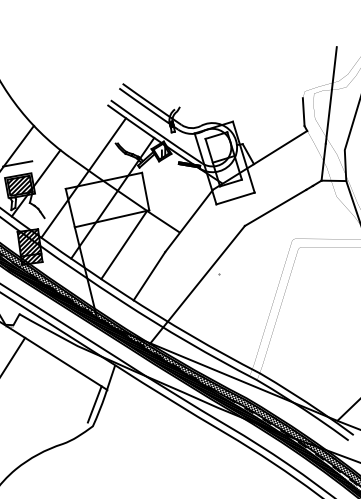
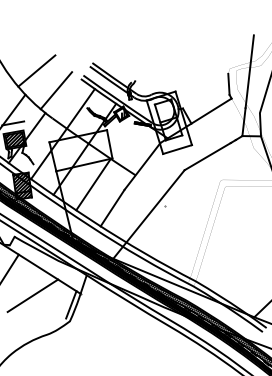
line: (48, 93) -> (36, 70), added
line: (75, 120) -> (56, 90), added
line: (43, 392) -> (32, 295), added

